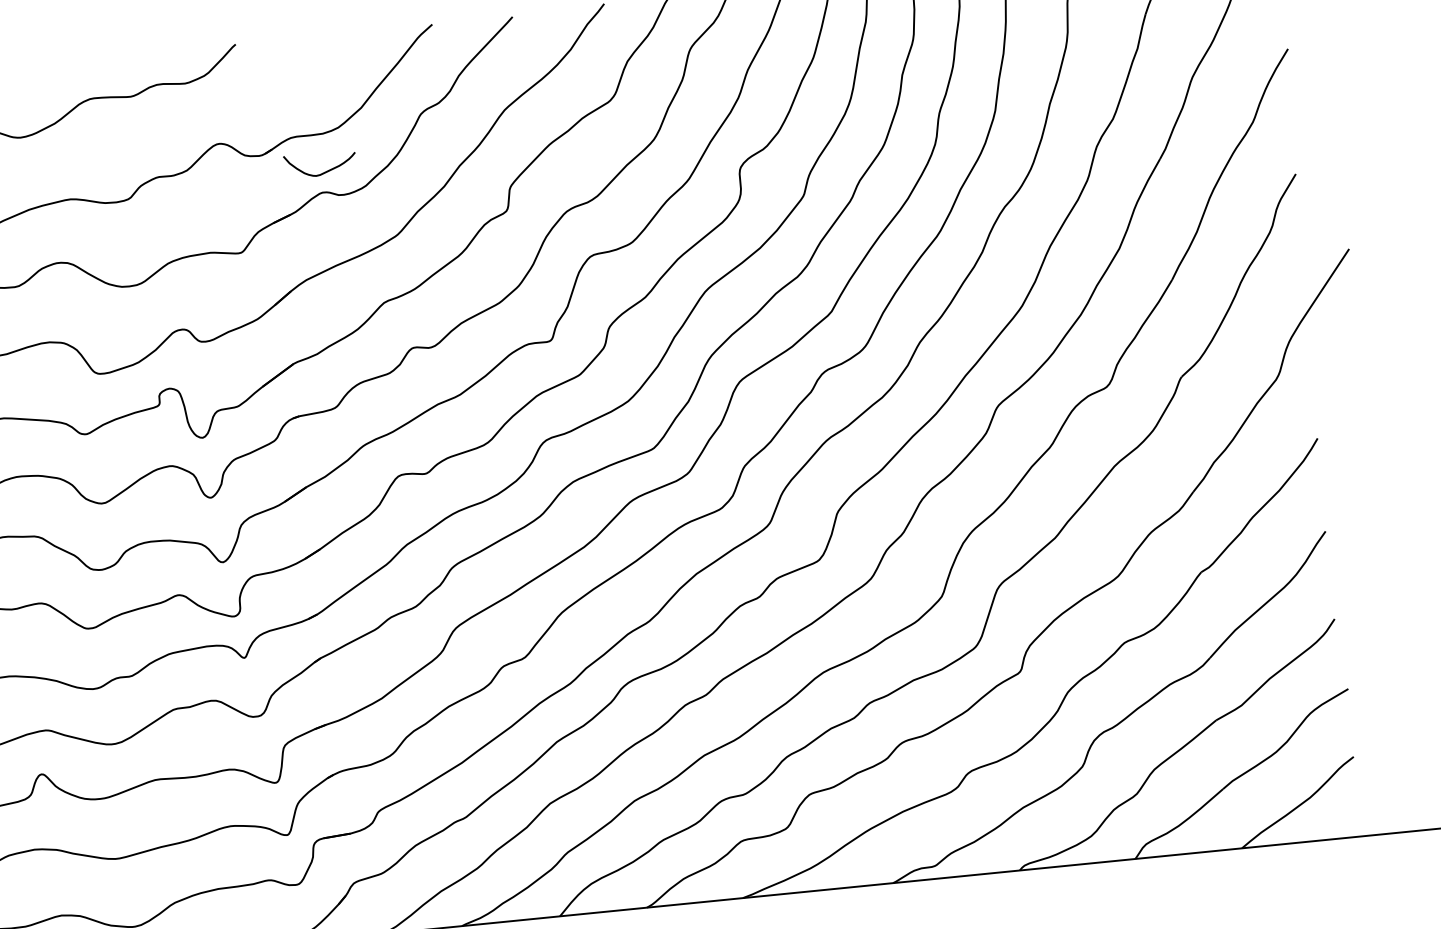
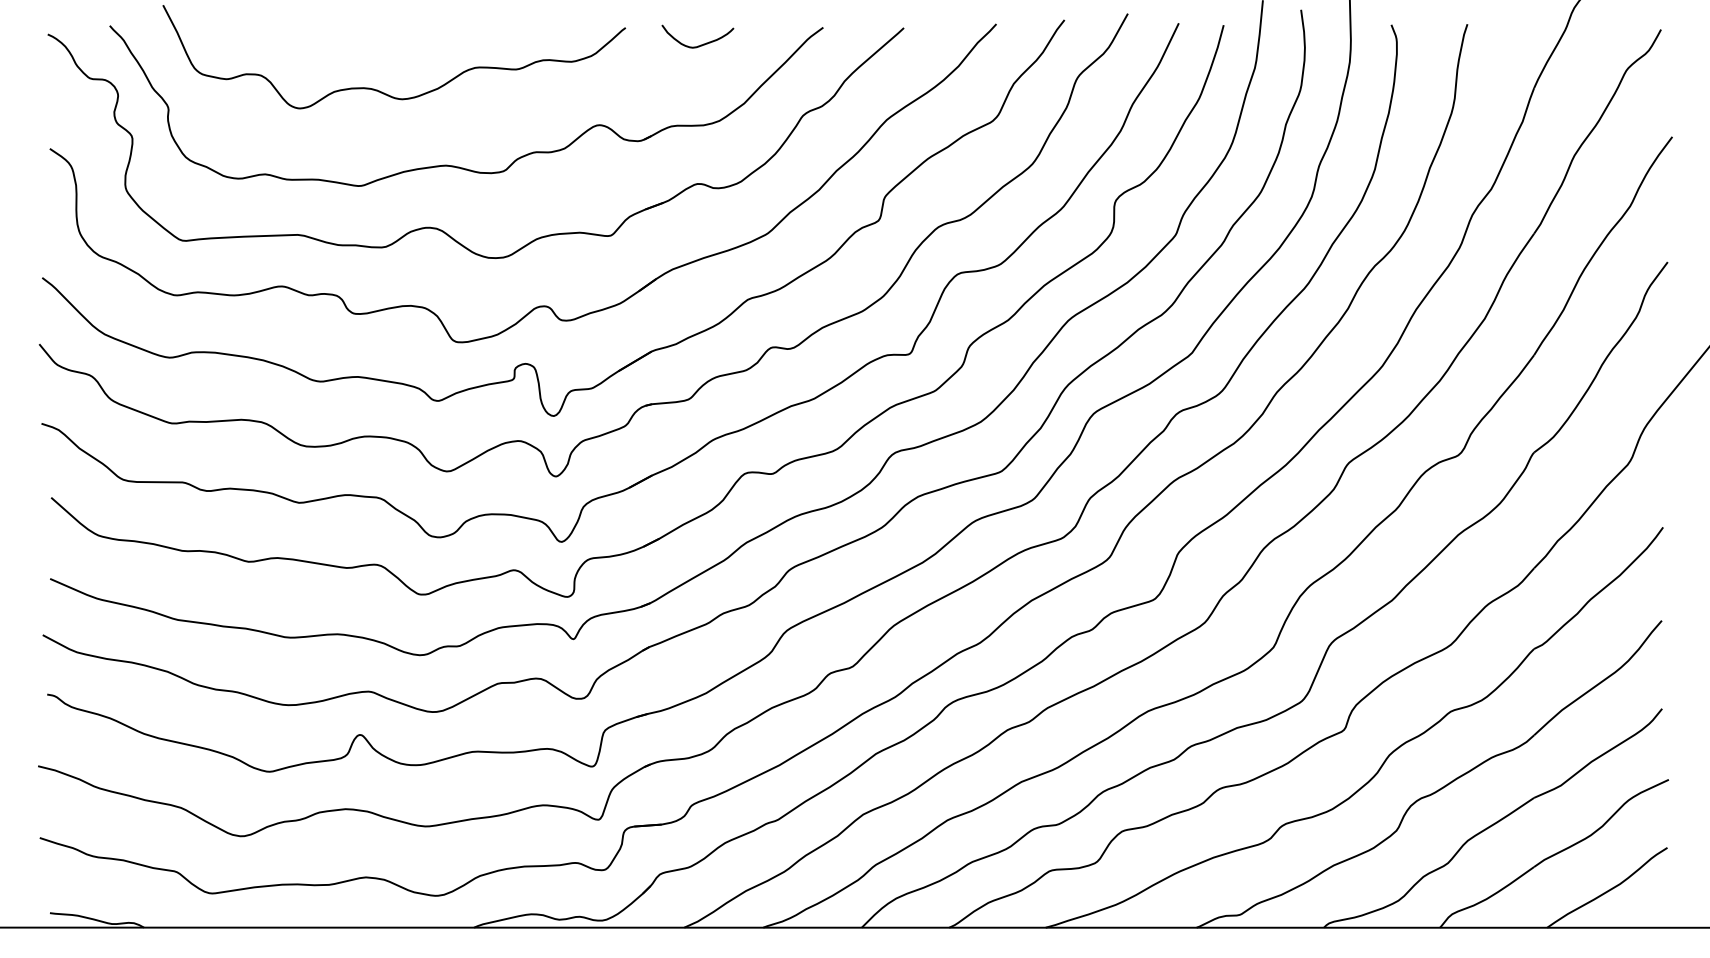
curve: (323, 171) -> (700, 44), moved

